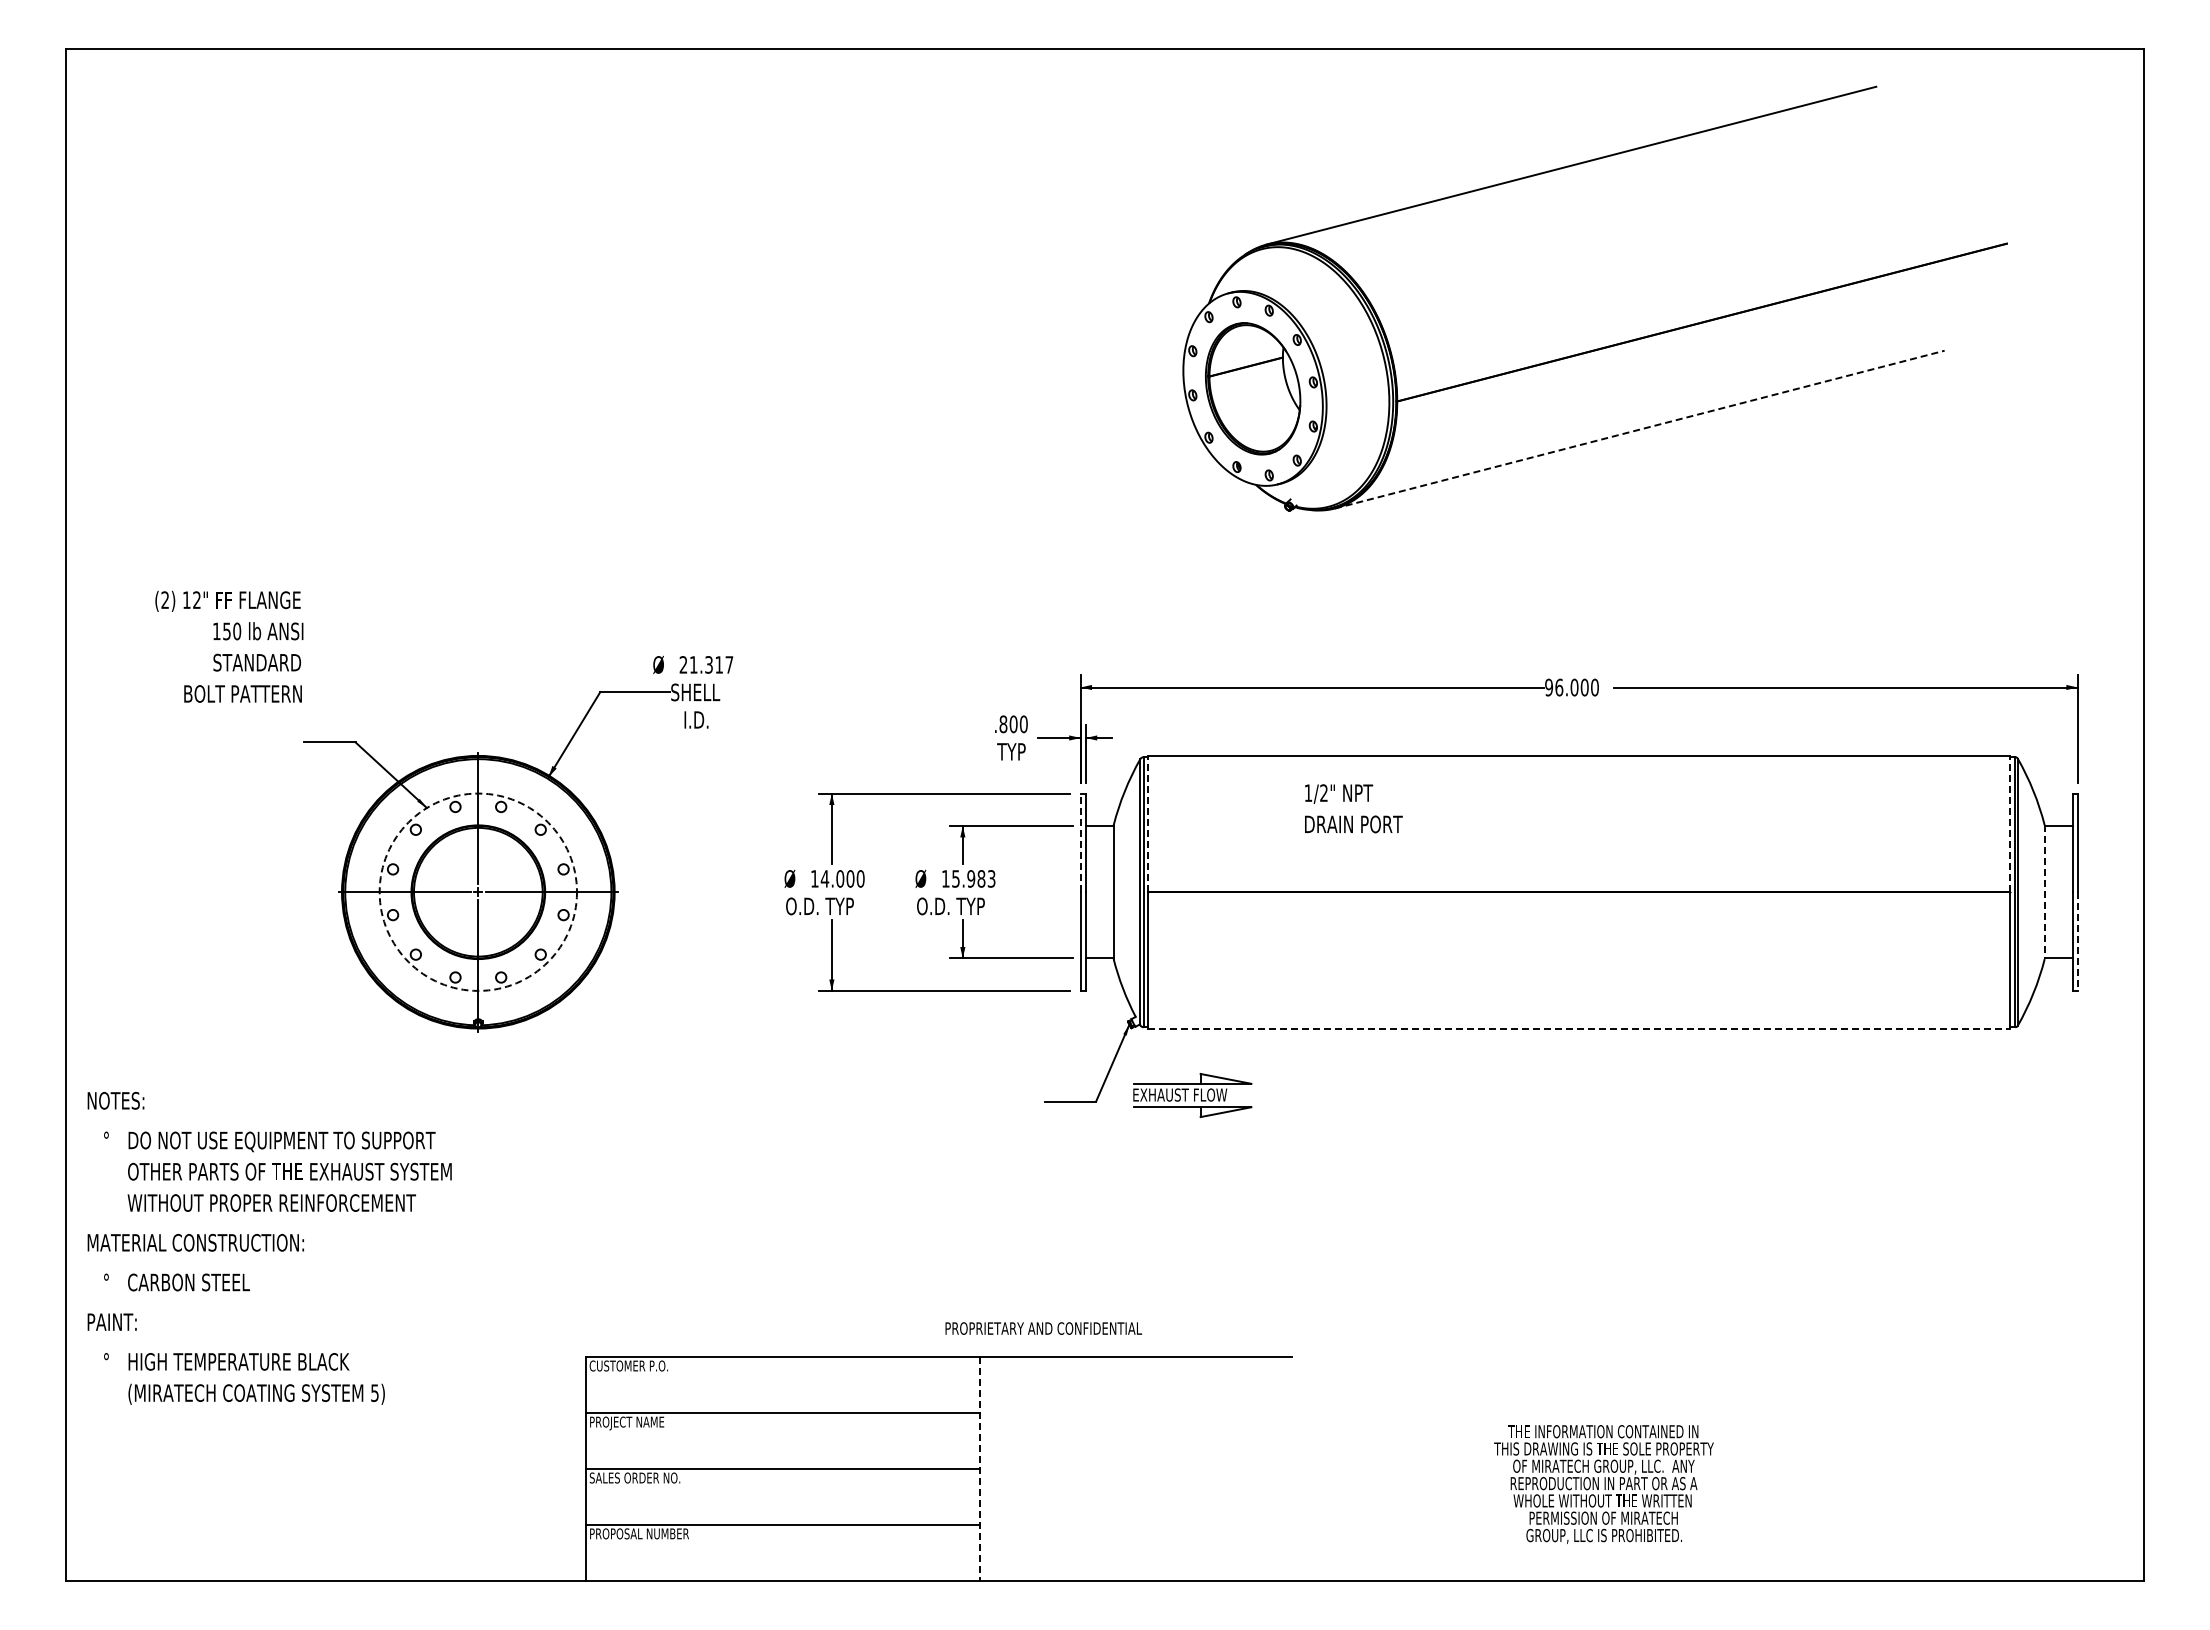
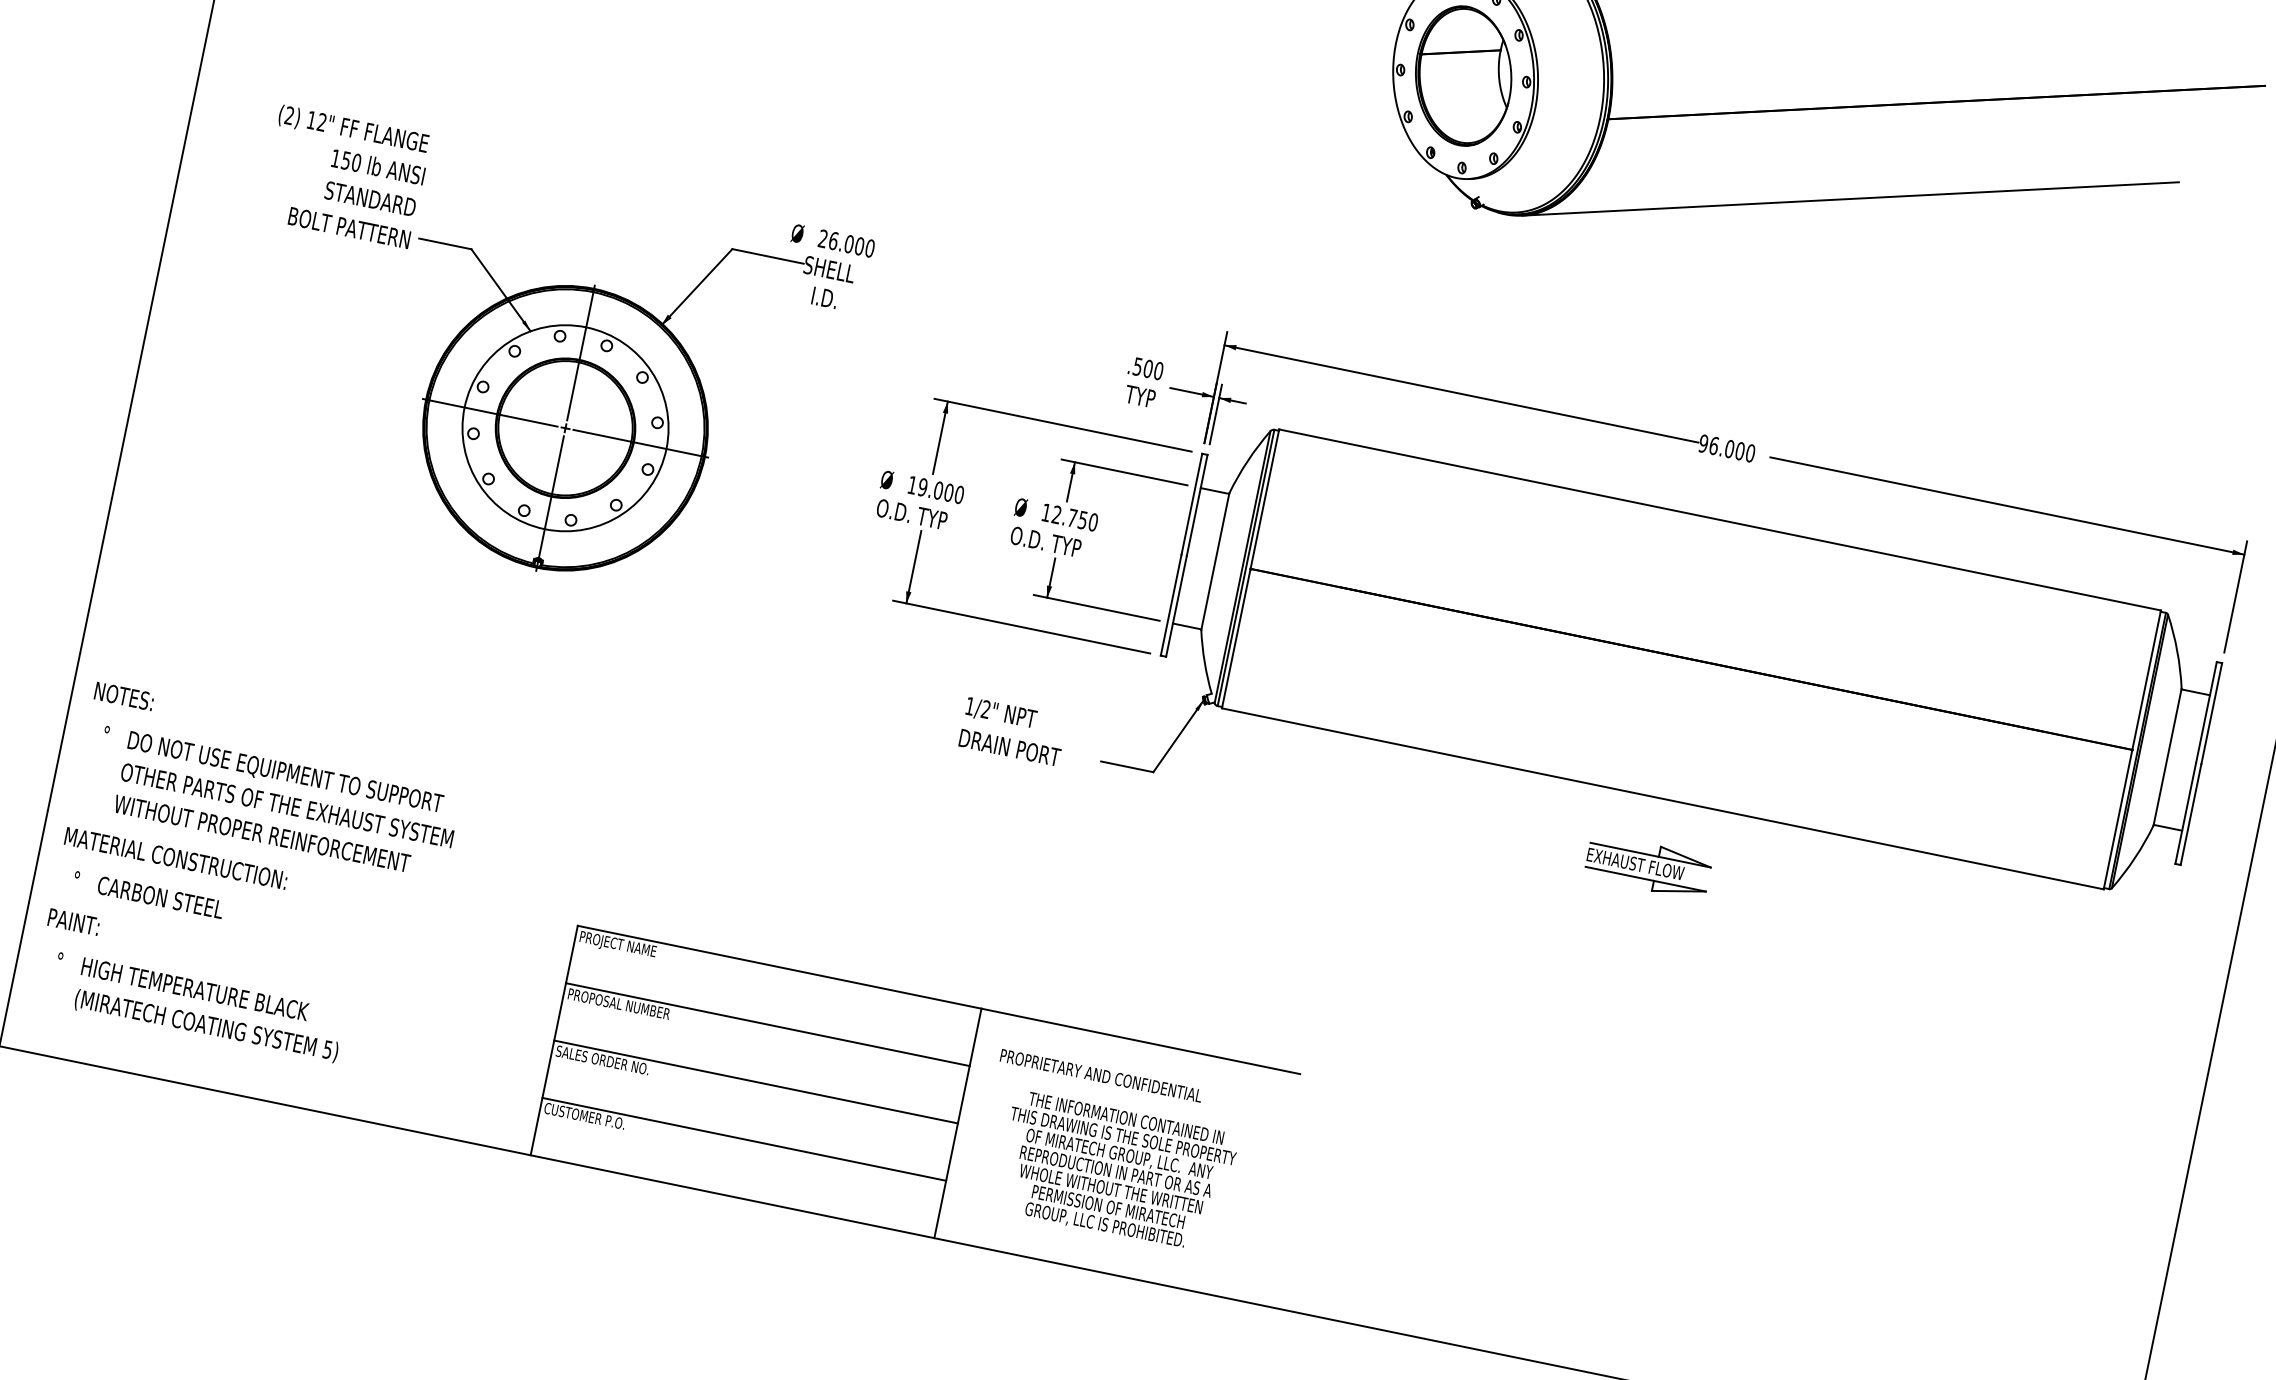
line: (1639, 429) -> (1850, 198), dashed -> solid
text: (229, 646) -> (345, 176), moved
text: (711, 664) -> (851, 244), 21.317 -> 26.000
text: (1003, 724) -> (1137, 366), .800 -> .500
text: (1353, 808) -> (1012, 731), moved
line: (1148, 823) -> (1265, 498), dashed -> solid
line: (2010, 823) -> (2147, 679), dashed -> solid
line: (1080, 842) -> (1191, 503), dashed -> solid
text: (824, 878) -> (922, 486), 14.000 -> 19.000
text: (973, 878) -> (1074, 518), 15.983 -> 12.750
circle: (478, 891) -> (565, 427), dashed -> solid
line: (2044, 892) -> (2167, 757), dashed -> solid
line: (2077, 942) -> (2190, 815), dashed -> solid
line: (1579, 1028) -> (1663, 798), dashed -> solid
part: (1192, 1095) -> (1648, 867), moved
text: (269, 1248) -> (250, 879), moved
text: (1043, 1328) -> (1101, 1075), moved
text: (628, 1367) -> (619, 945), CUSTOMER P.O. -> PROJECT NAME
text: (648, 1423) -> (628, 1007), PROJECT NAME -> PROPOSAL NUMBER
line: (980, 1469) -> (957, 1124), dashed -> solid
text: (1603, 1484) -> (1115, 1172), moved
text: (638, 1533) -> (594, 1117), PROPOSAL NUMBER -> CUSTOMER P.O.

